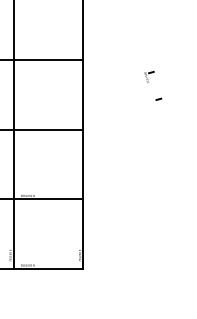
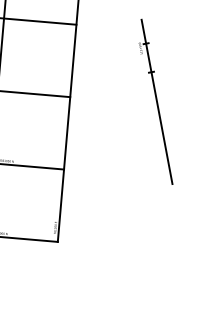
line: (166, 127) -> (156, 102), added

